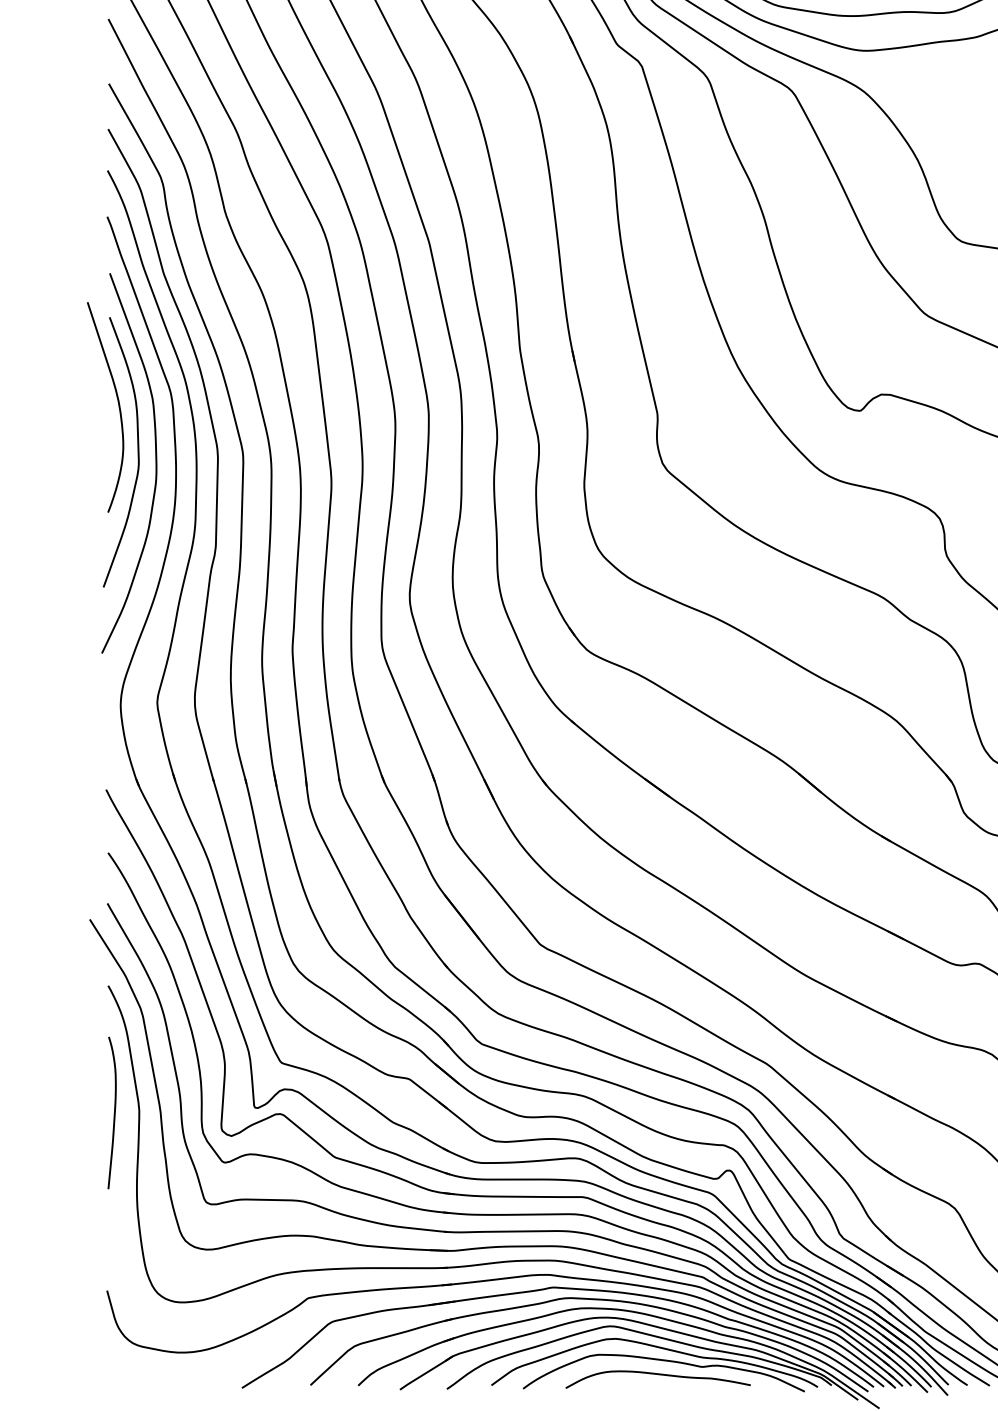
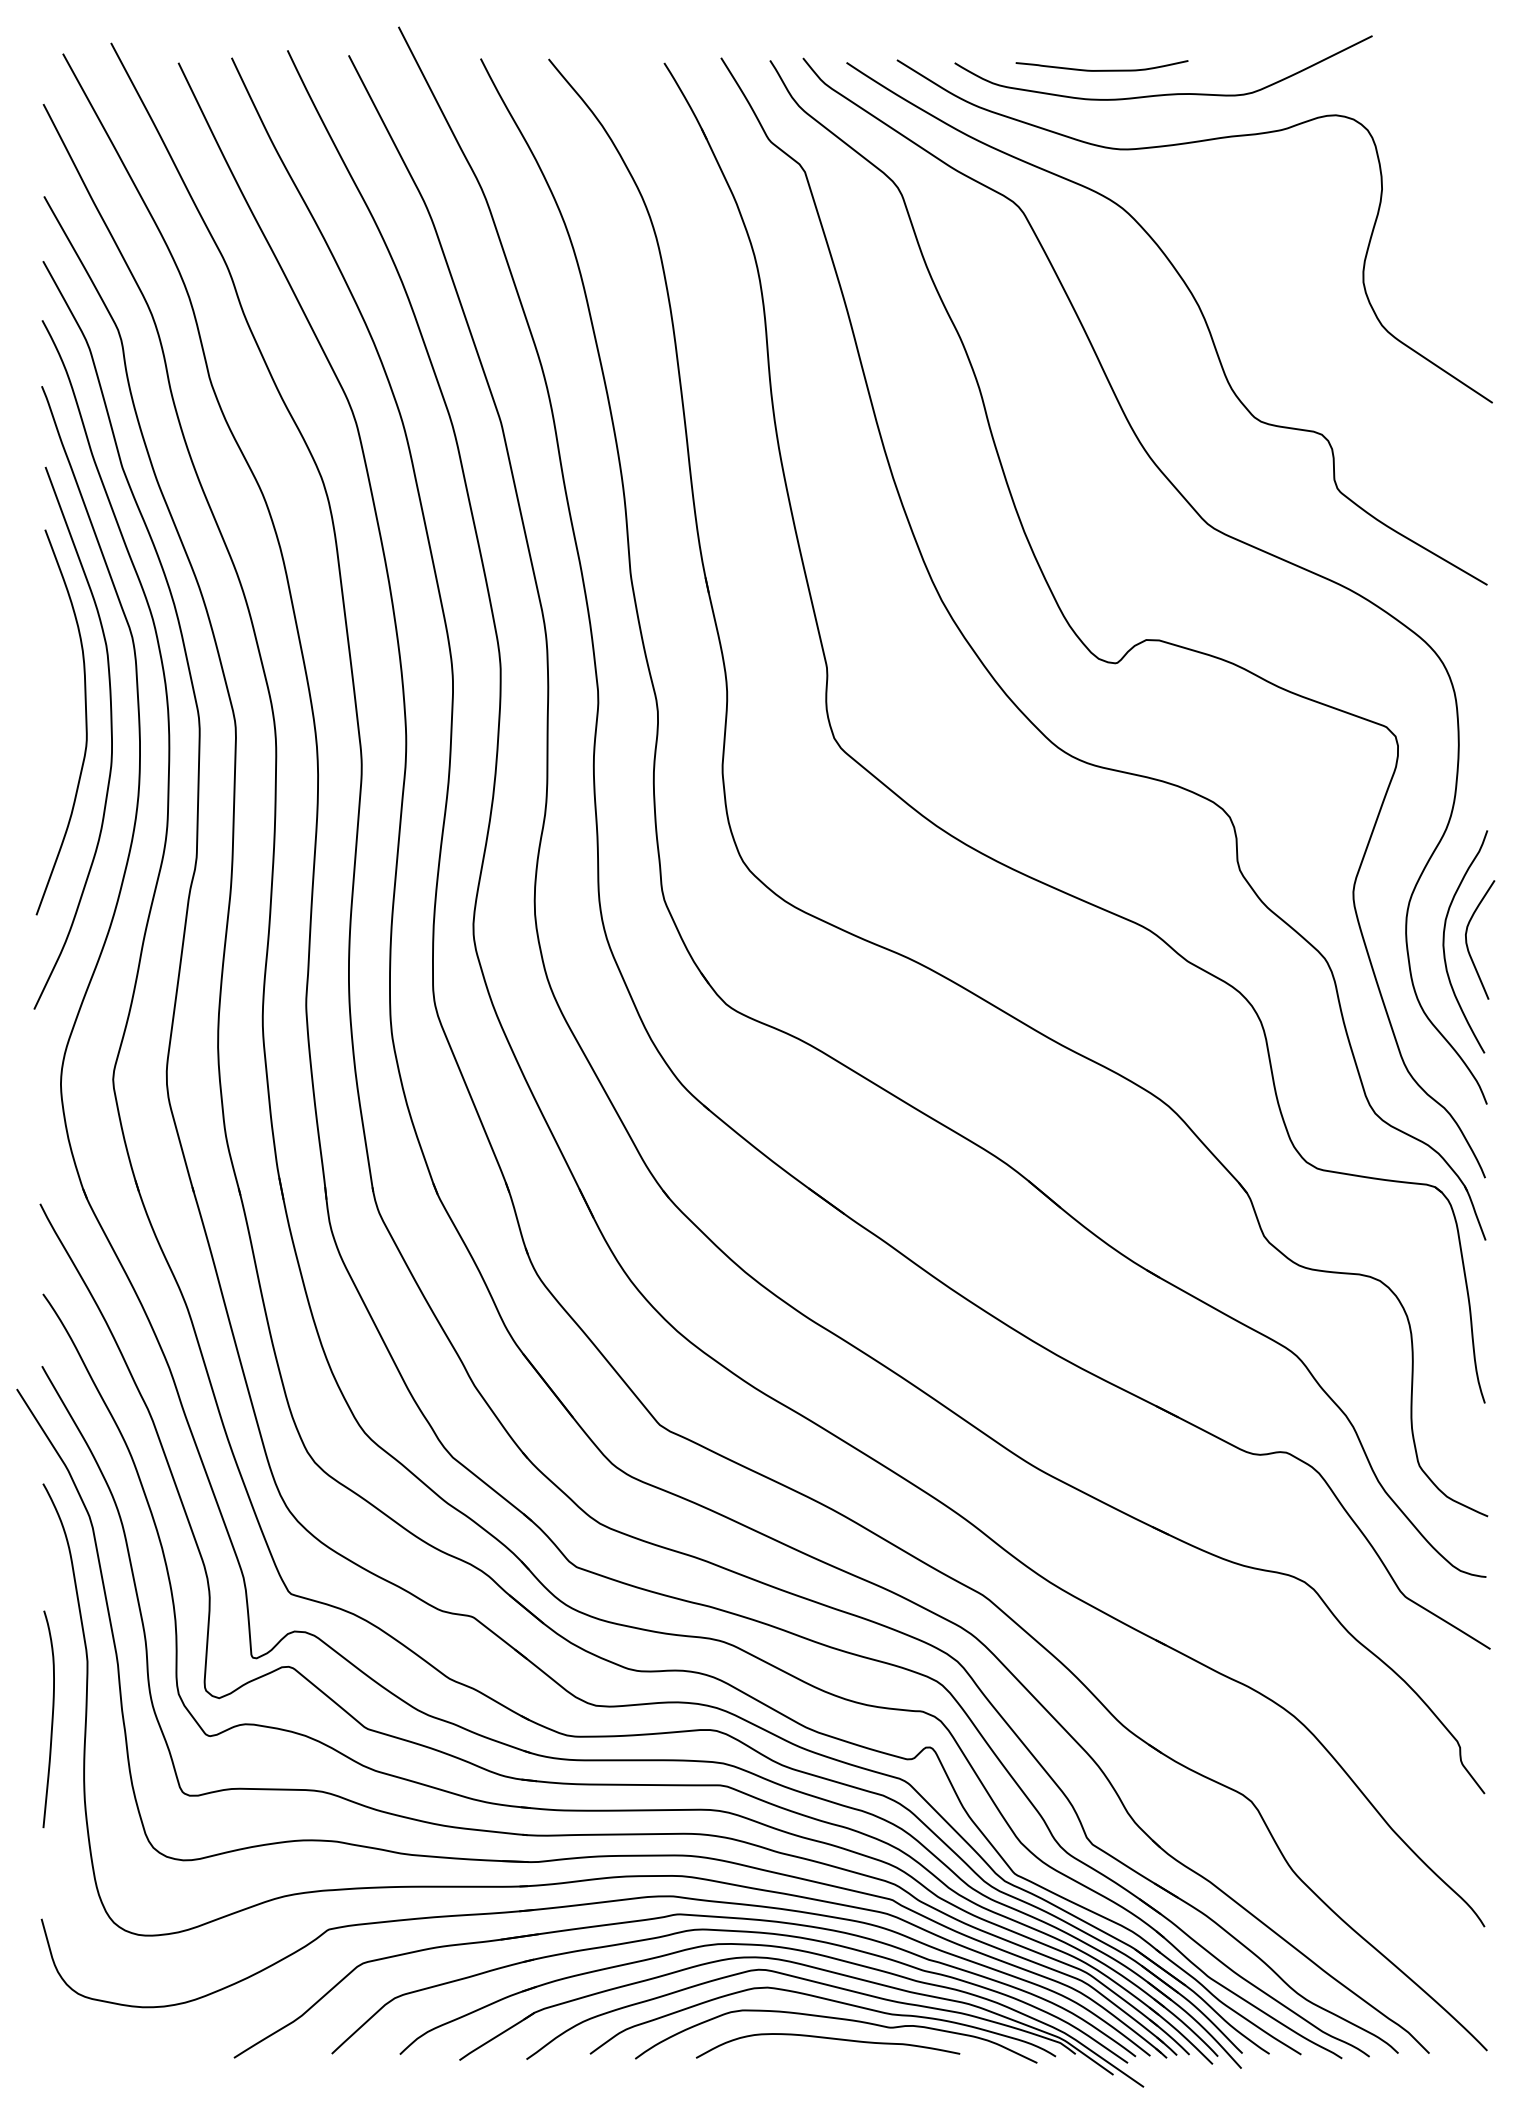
curve: (118, 404) -> (57, 654), removed
curve: (114, 1113) -> (51, 1719), moved

